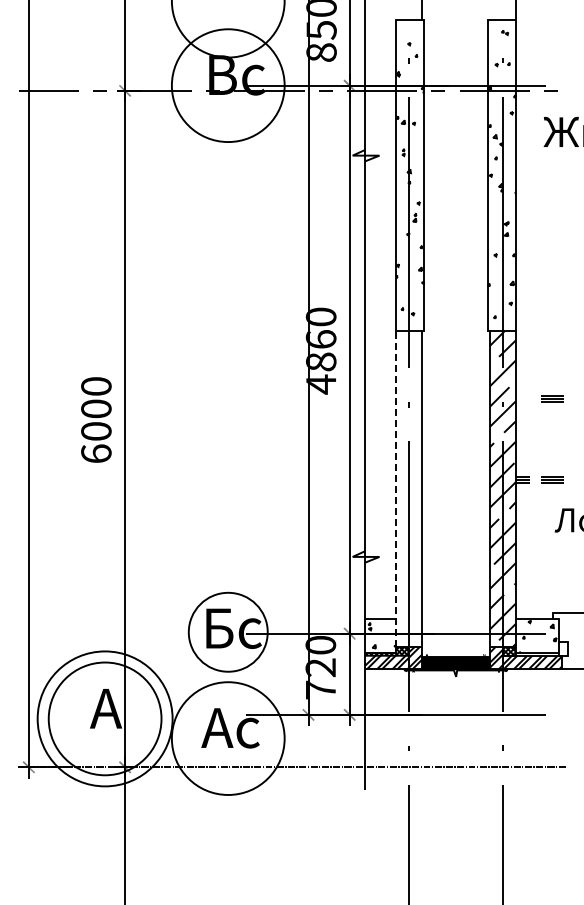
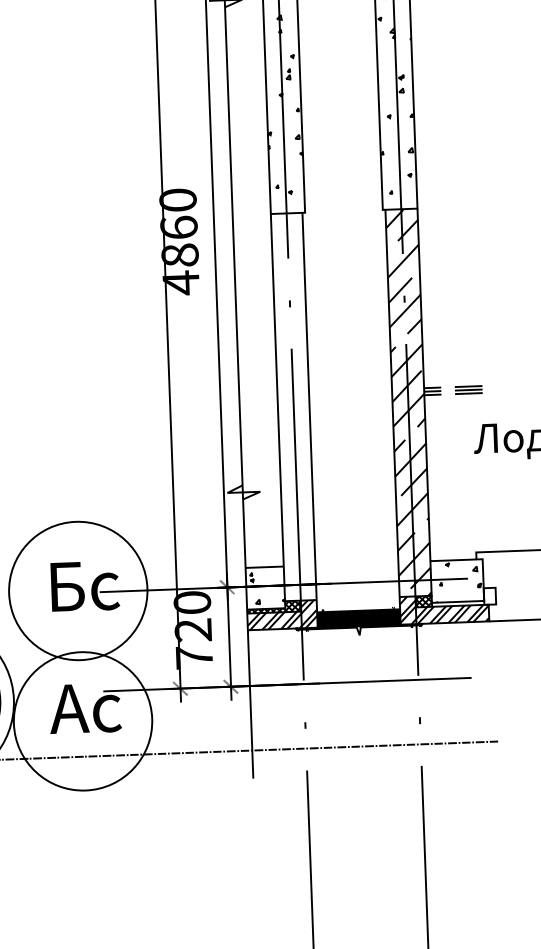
part: (552, 398) -> (465, 289), removed
line: (396, 488) -> (278, 407), dashed -> solid
circle: (227, 631) -> (77, 590), size x1.43

